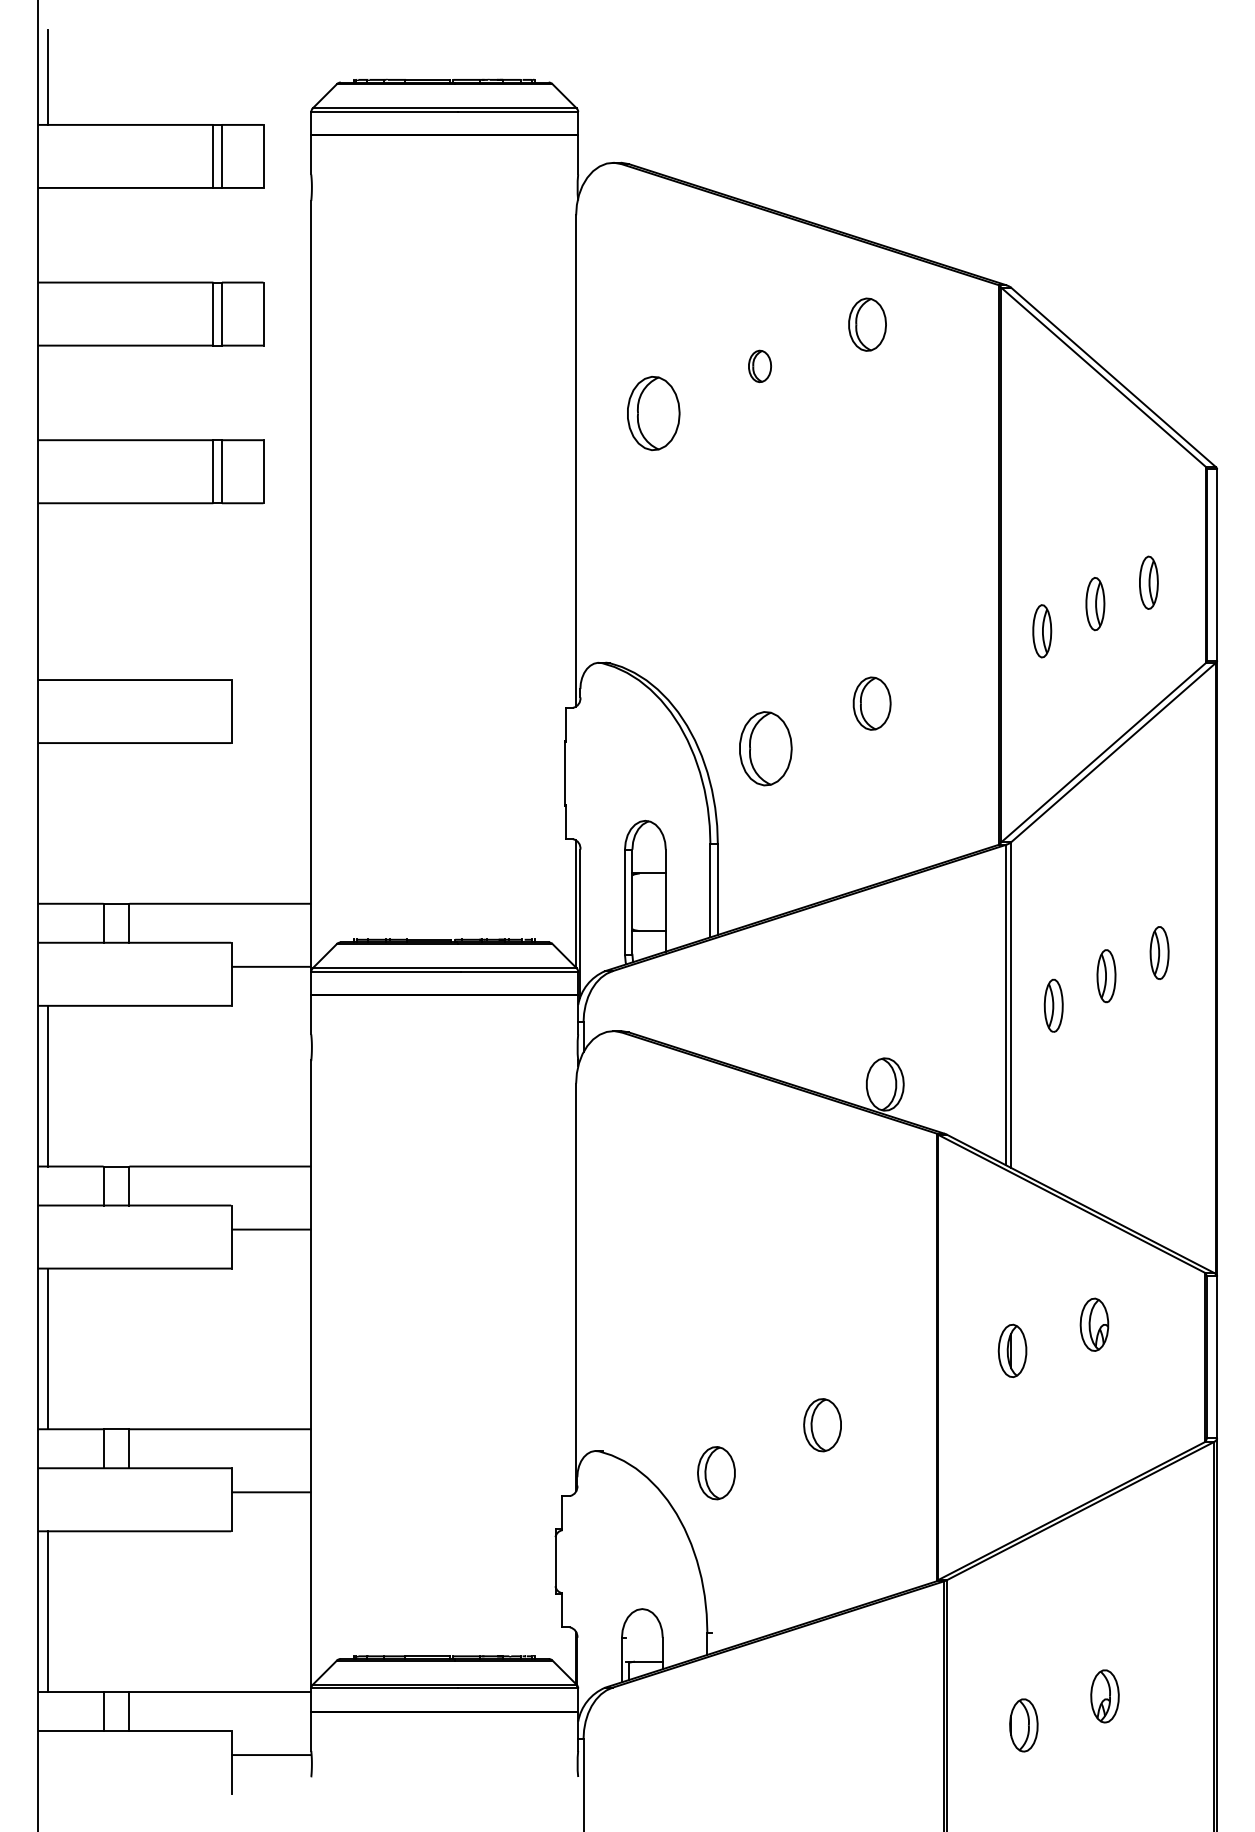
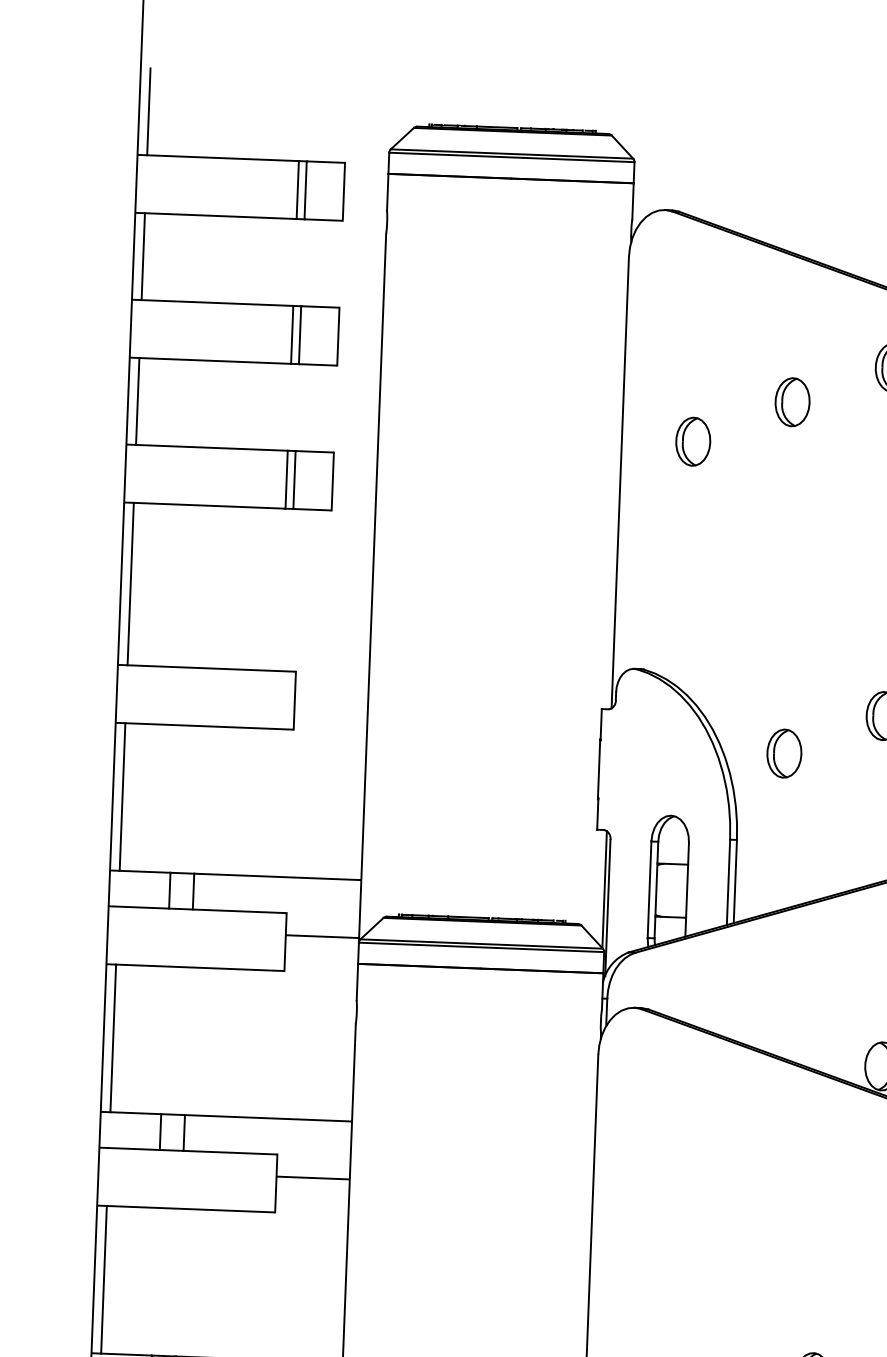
line: (48, 234) -> (143, 255), added
part: (759, 366) -> (792, 402), size x1.67
line: (48, 392) -> (137, 401), added
part: (653, 413) -> (693, 441), size x0.71
line: (48, 591) -> (130, 583), added
part: (765, 748) -> (784, 753), size x0.71
line: (48, 823) -> (122, 797), added

